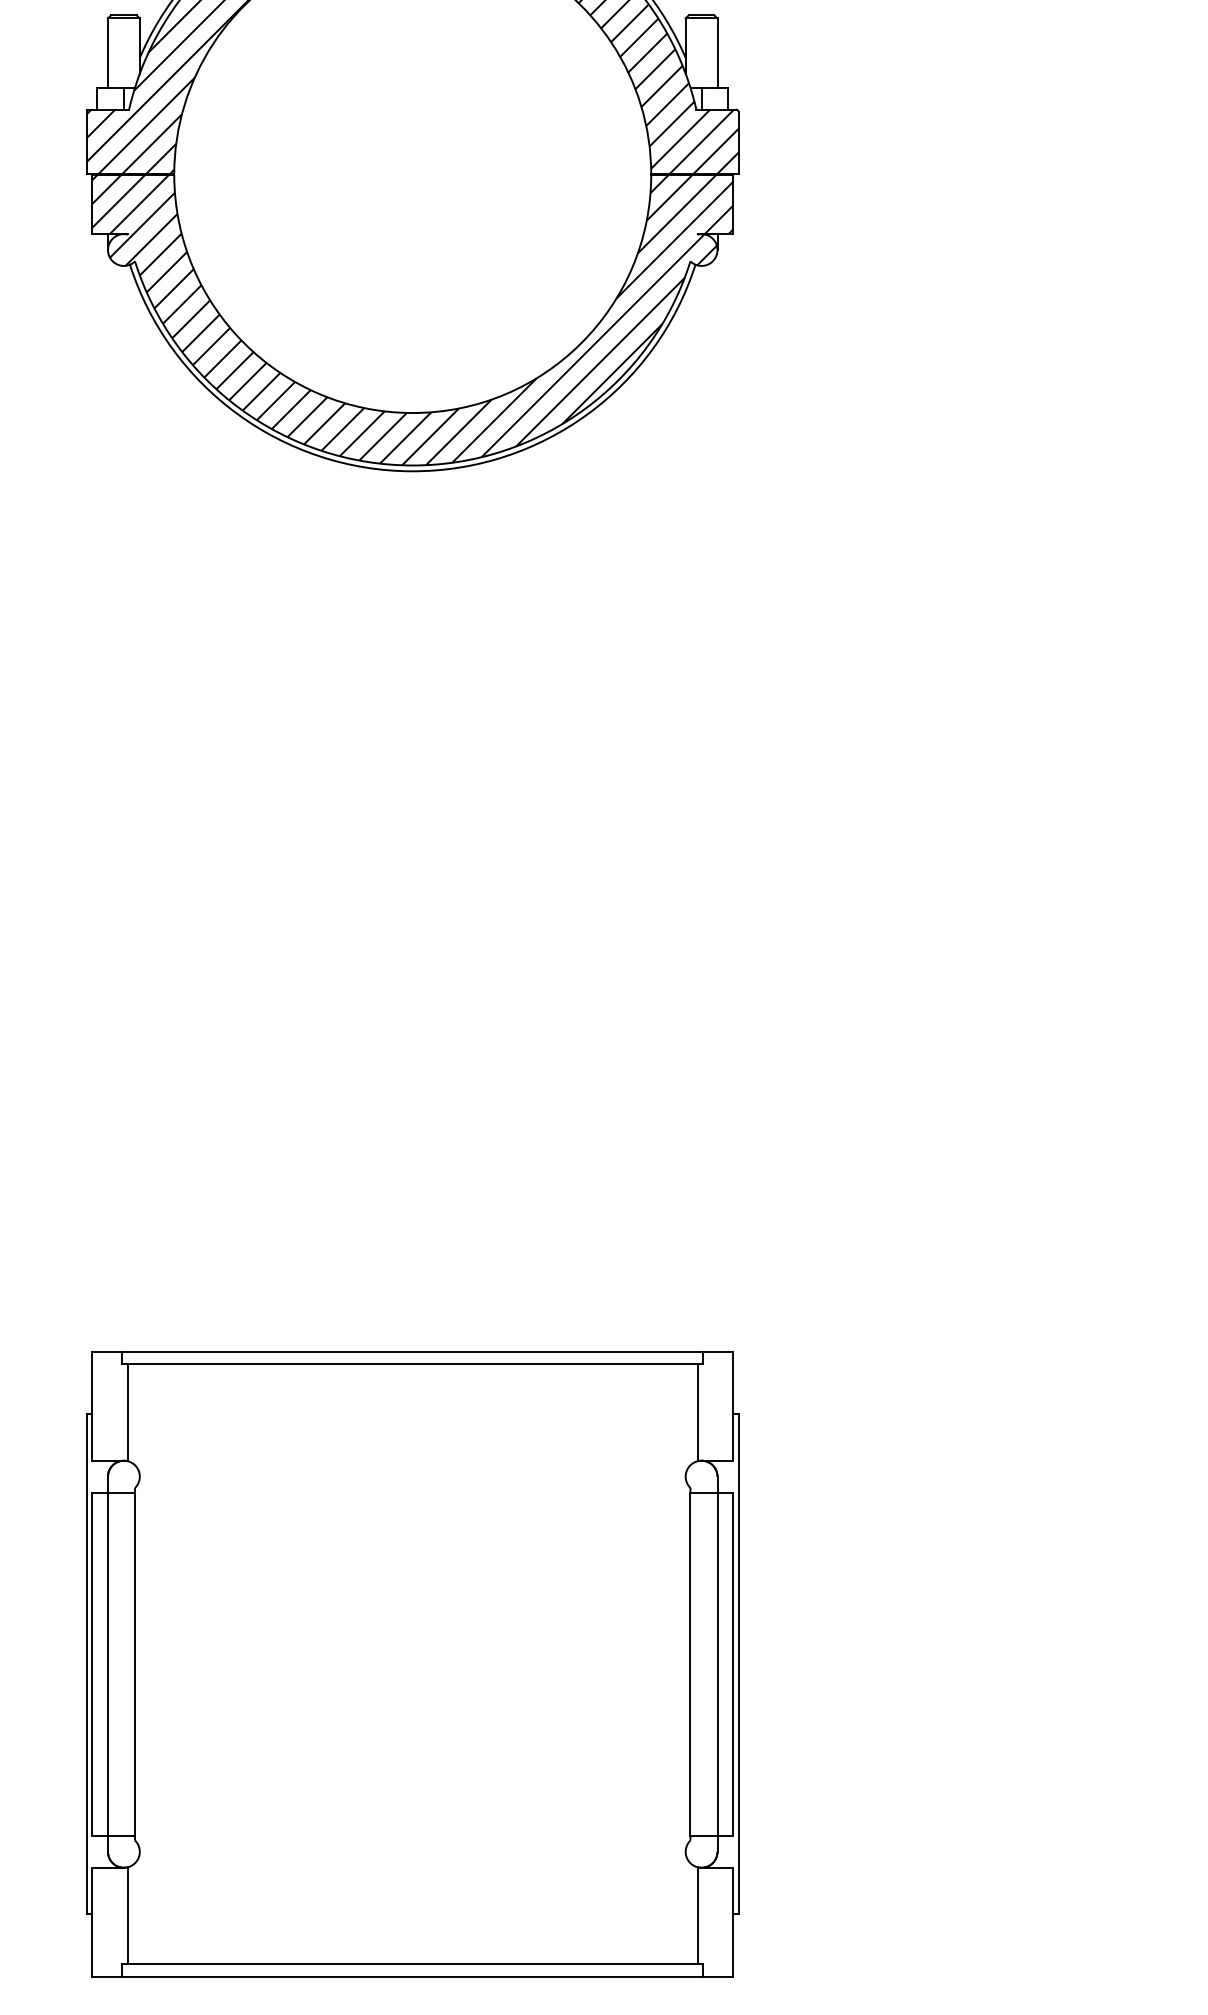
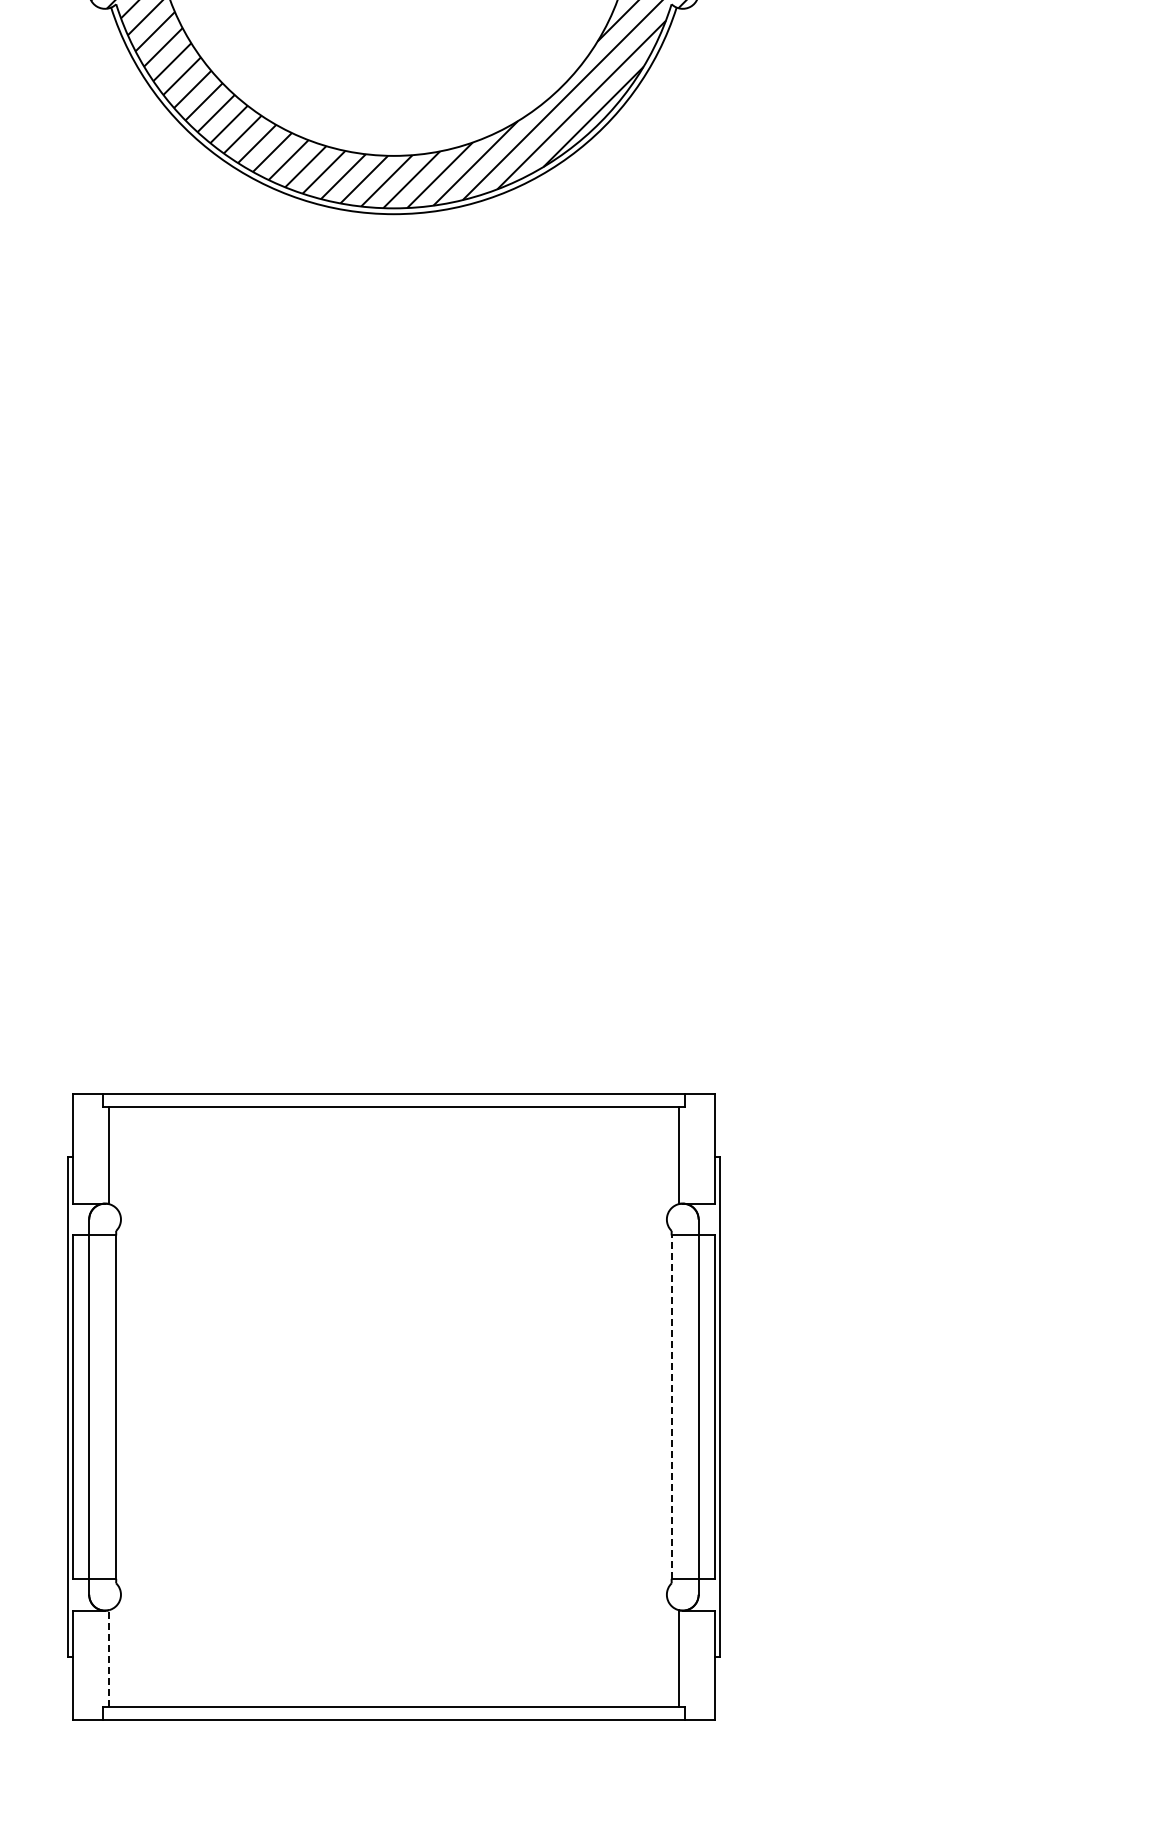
line: (690, 1664) -> (671, 1407), solid -> dashed
line: (127, 1915) -> (108, 1658), solid -> dashed

